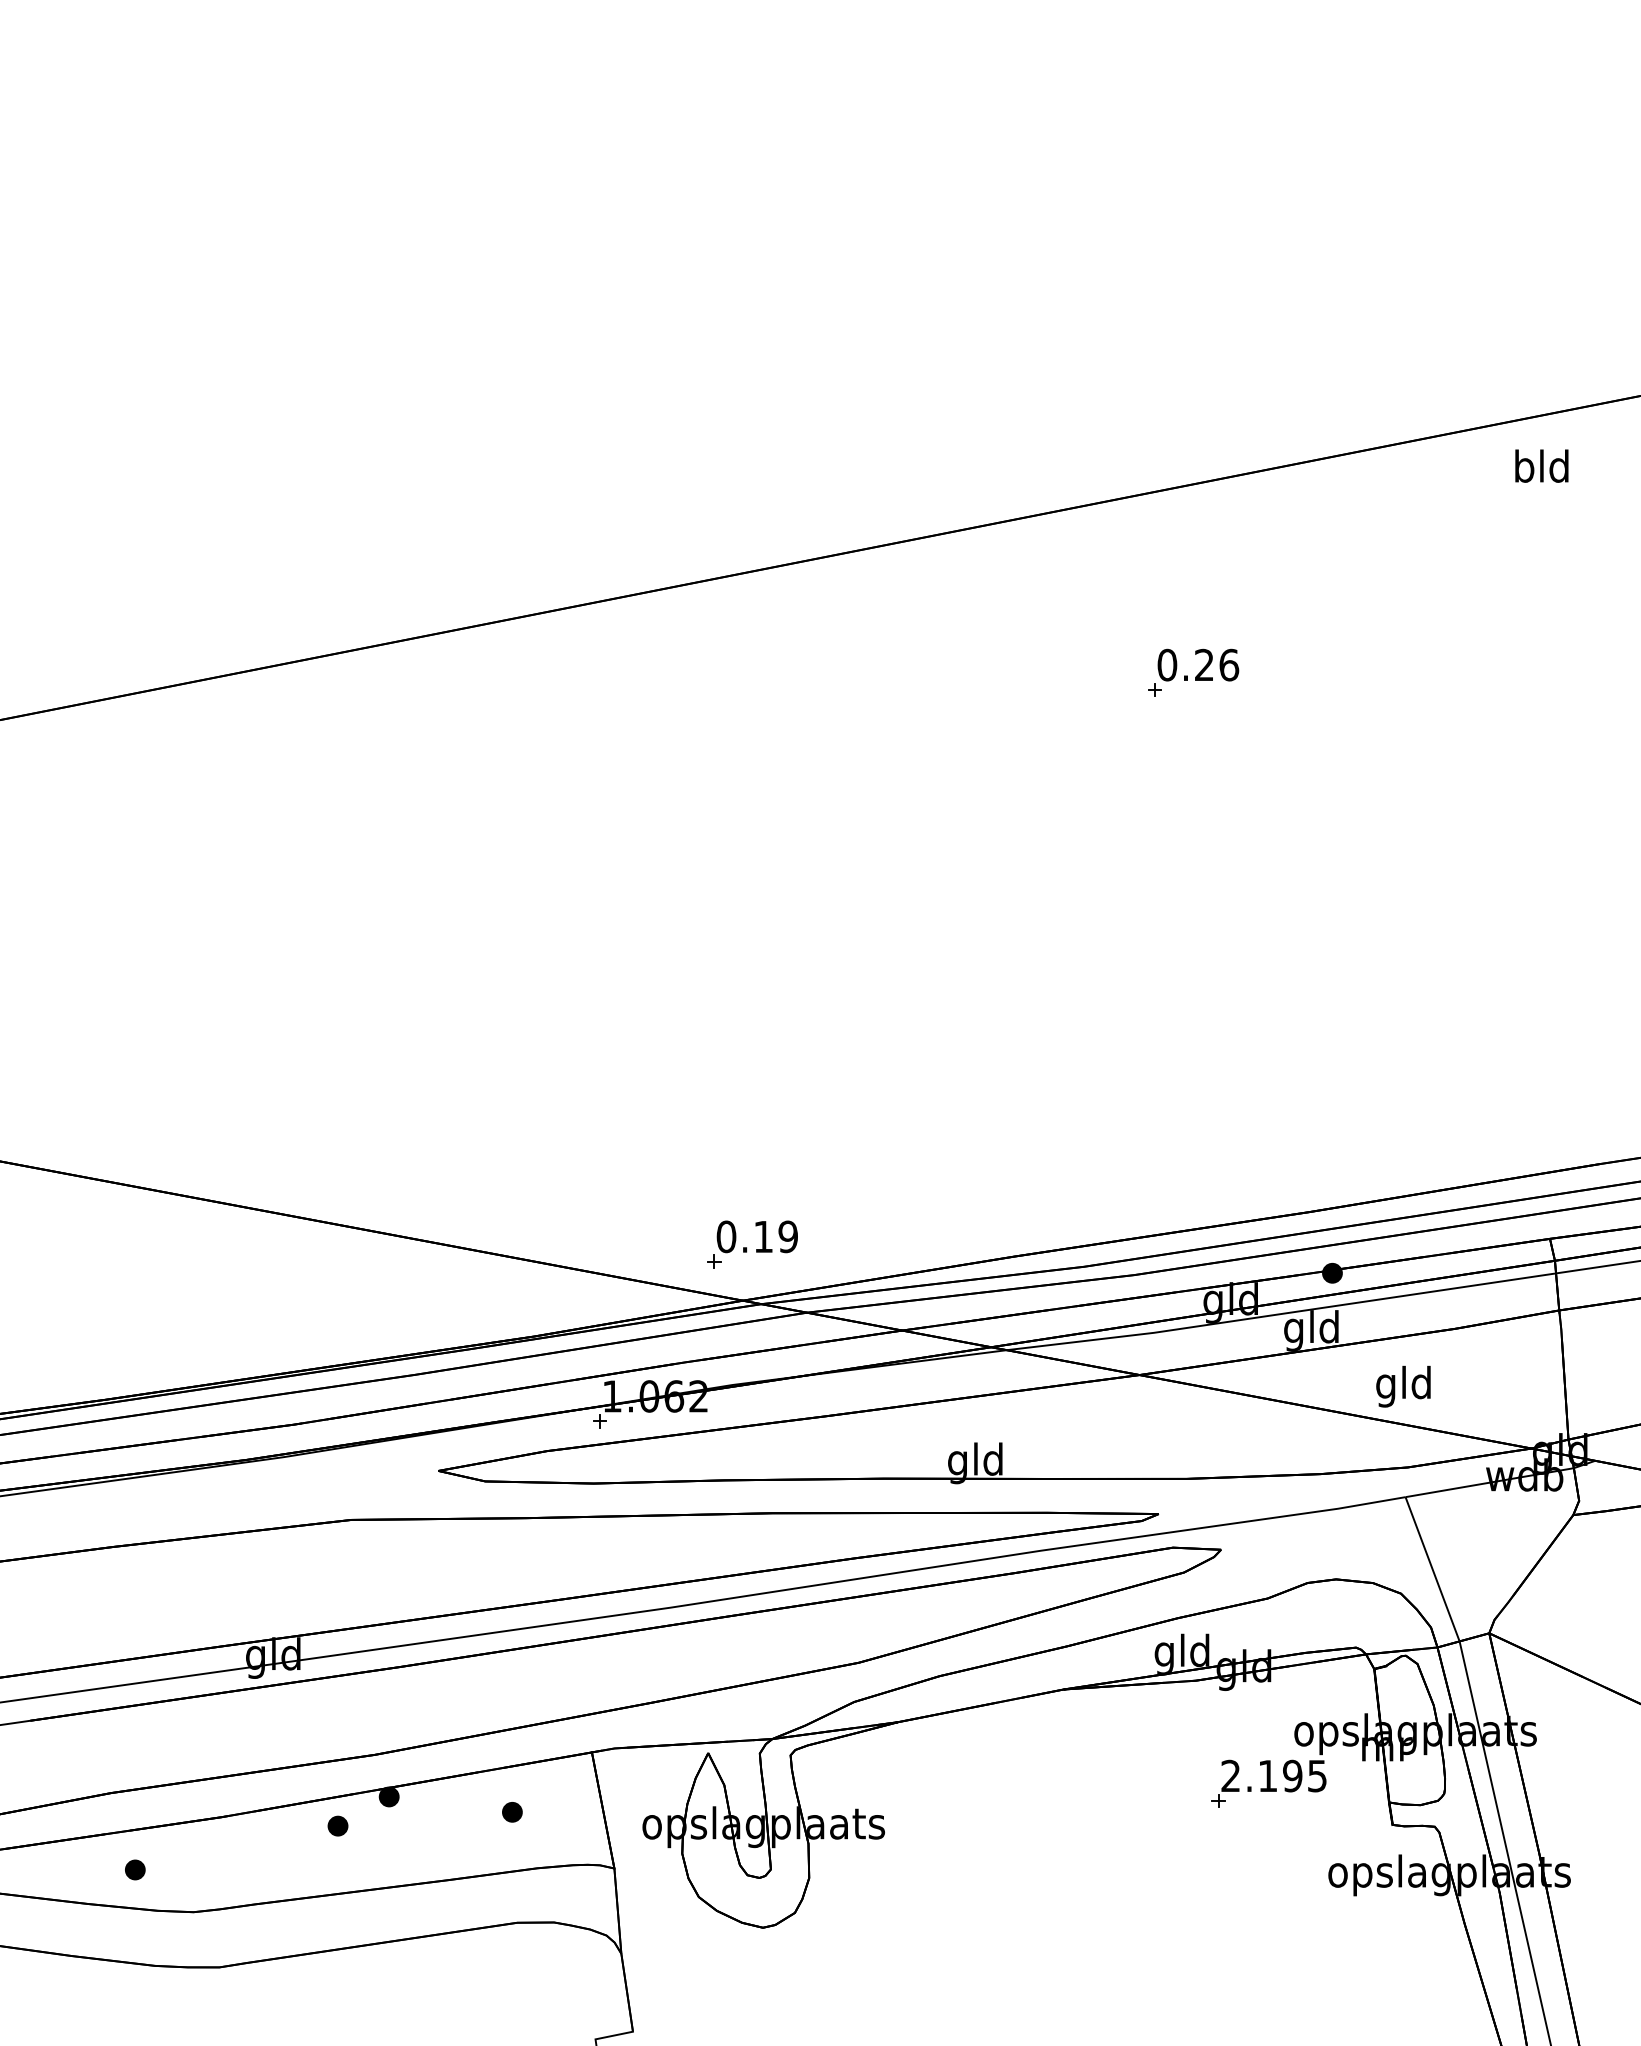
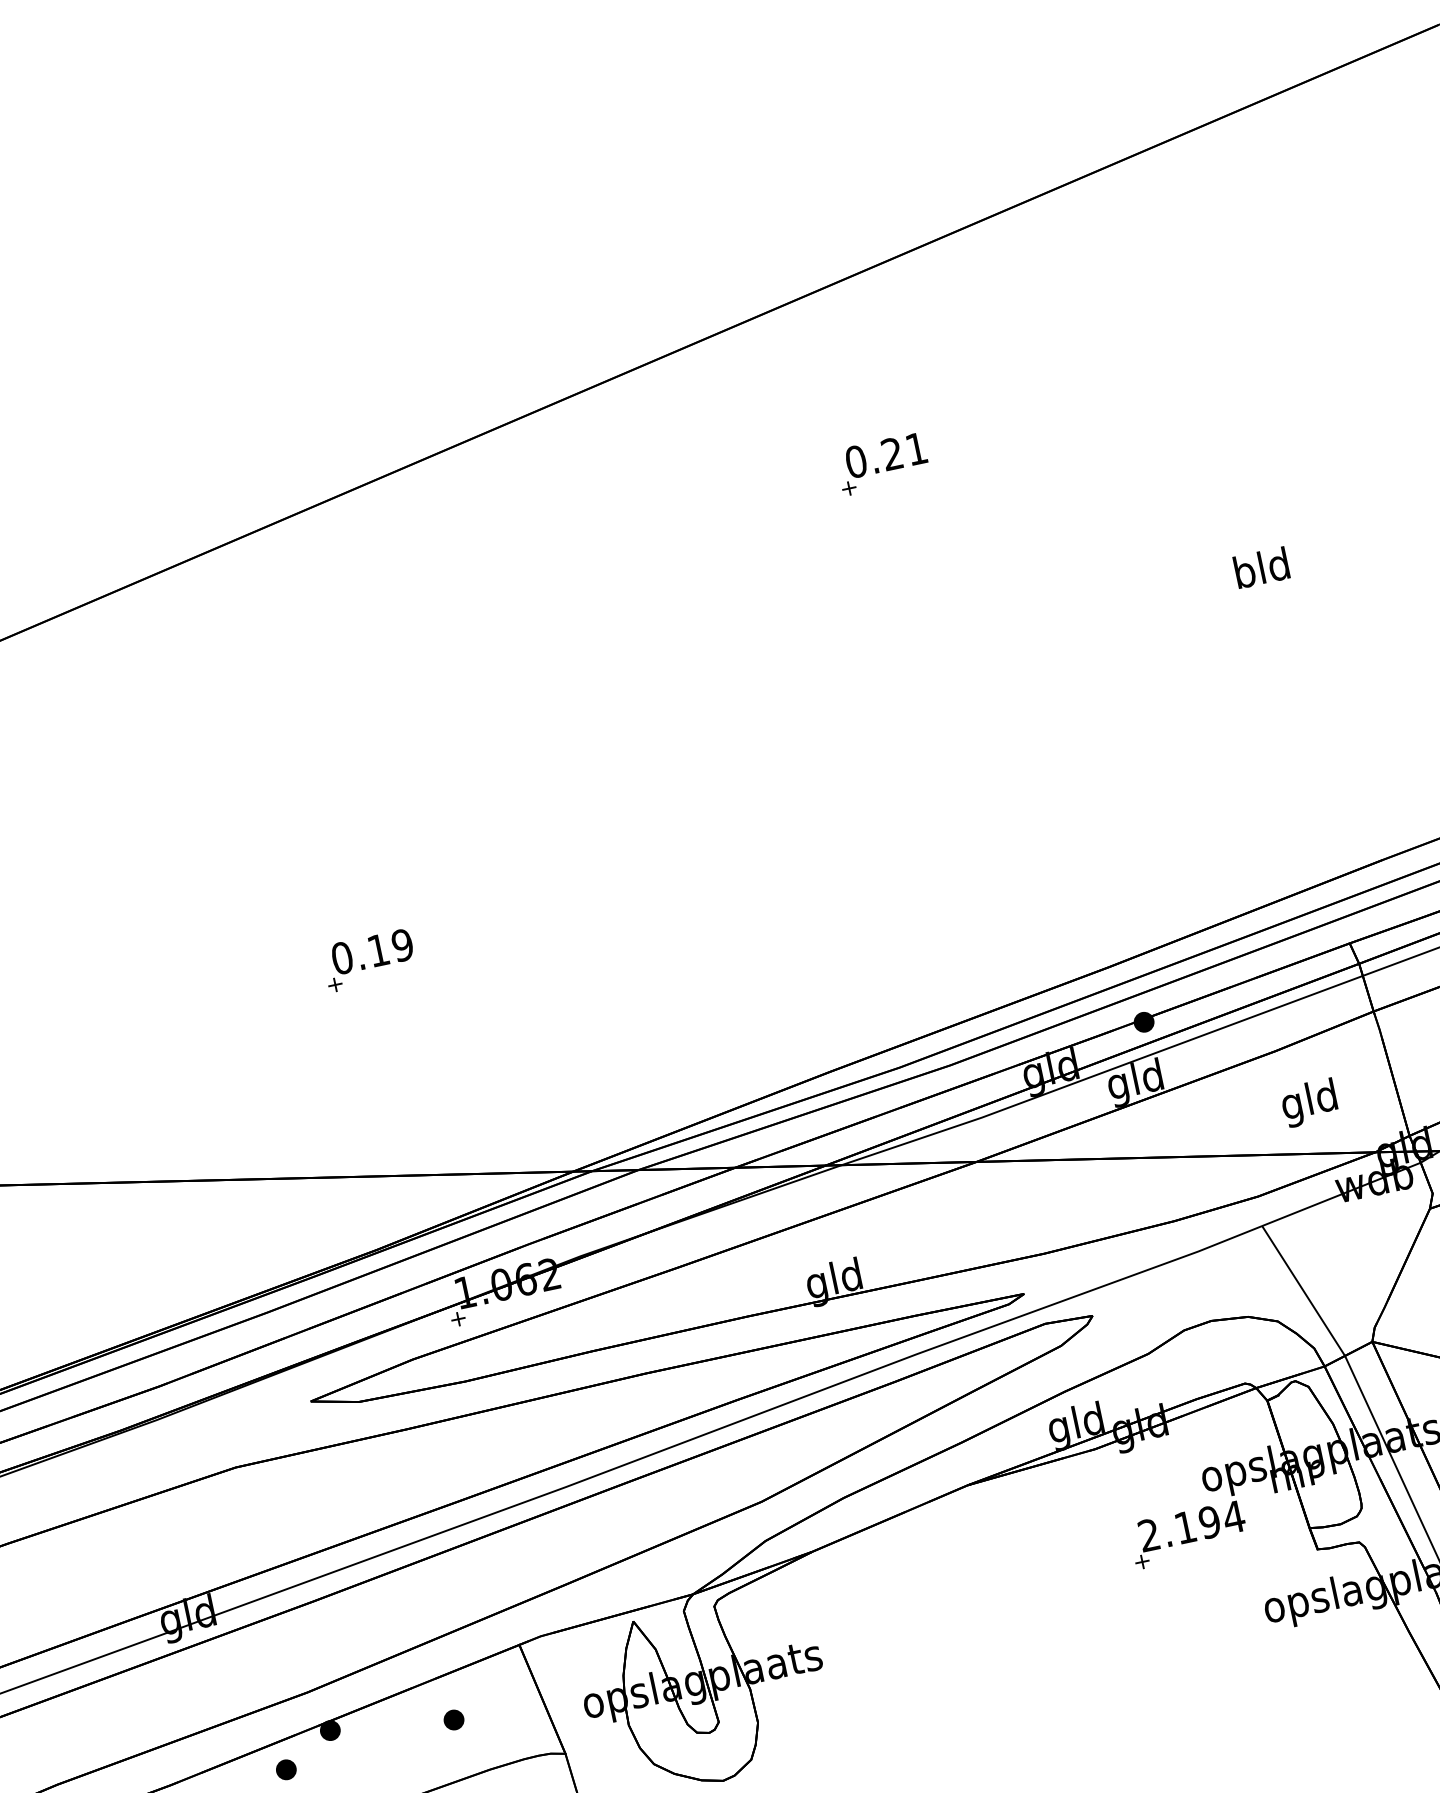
text: (1541, 465) -> (1261, 567), moved
text: (1229, 664) -> (916, 448), 0.26 -> 0.21
part: (756, 1249) -> (374, 964), moved
text: (1403, 1386) -> (1309, 1102), moved
text: (1317, 1776) -> (1234, 1517), 2.195 -> 2.194

